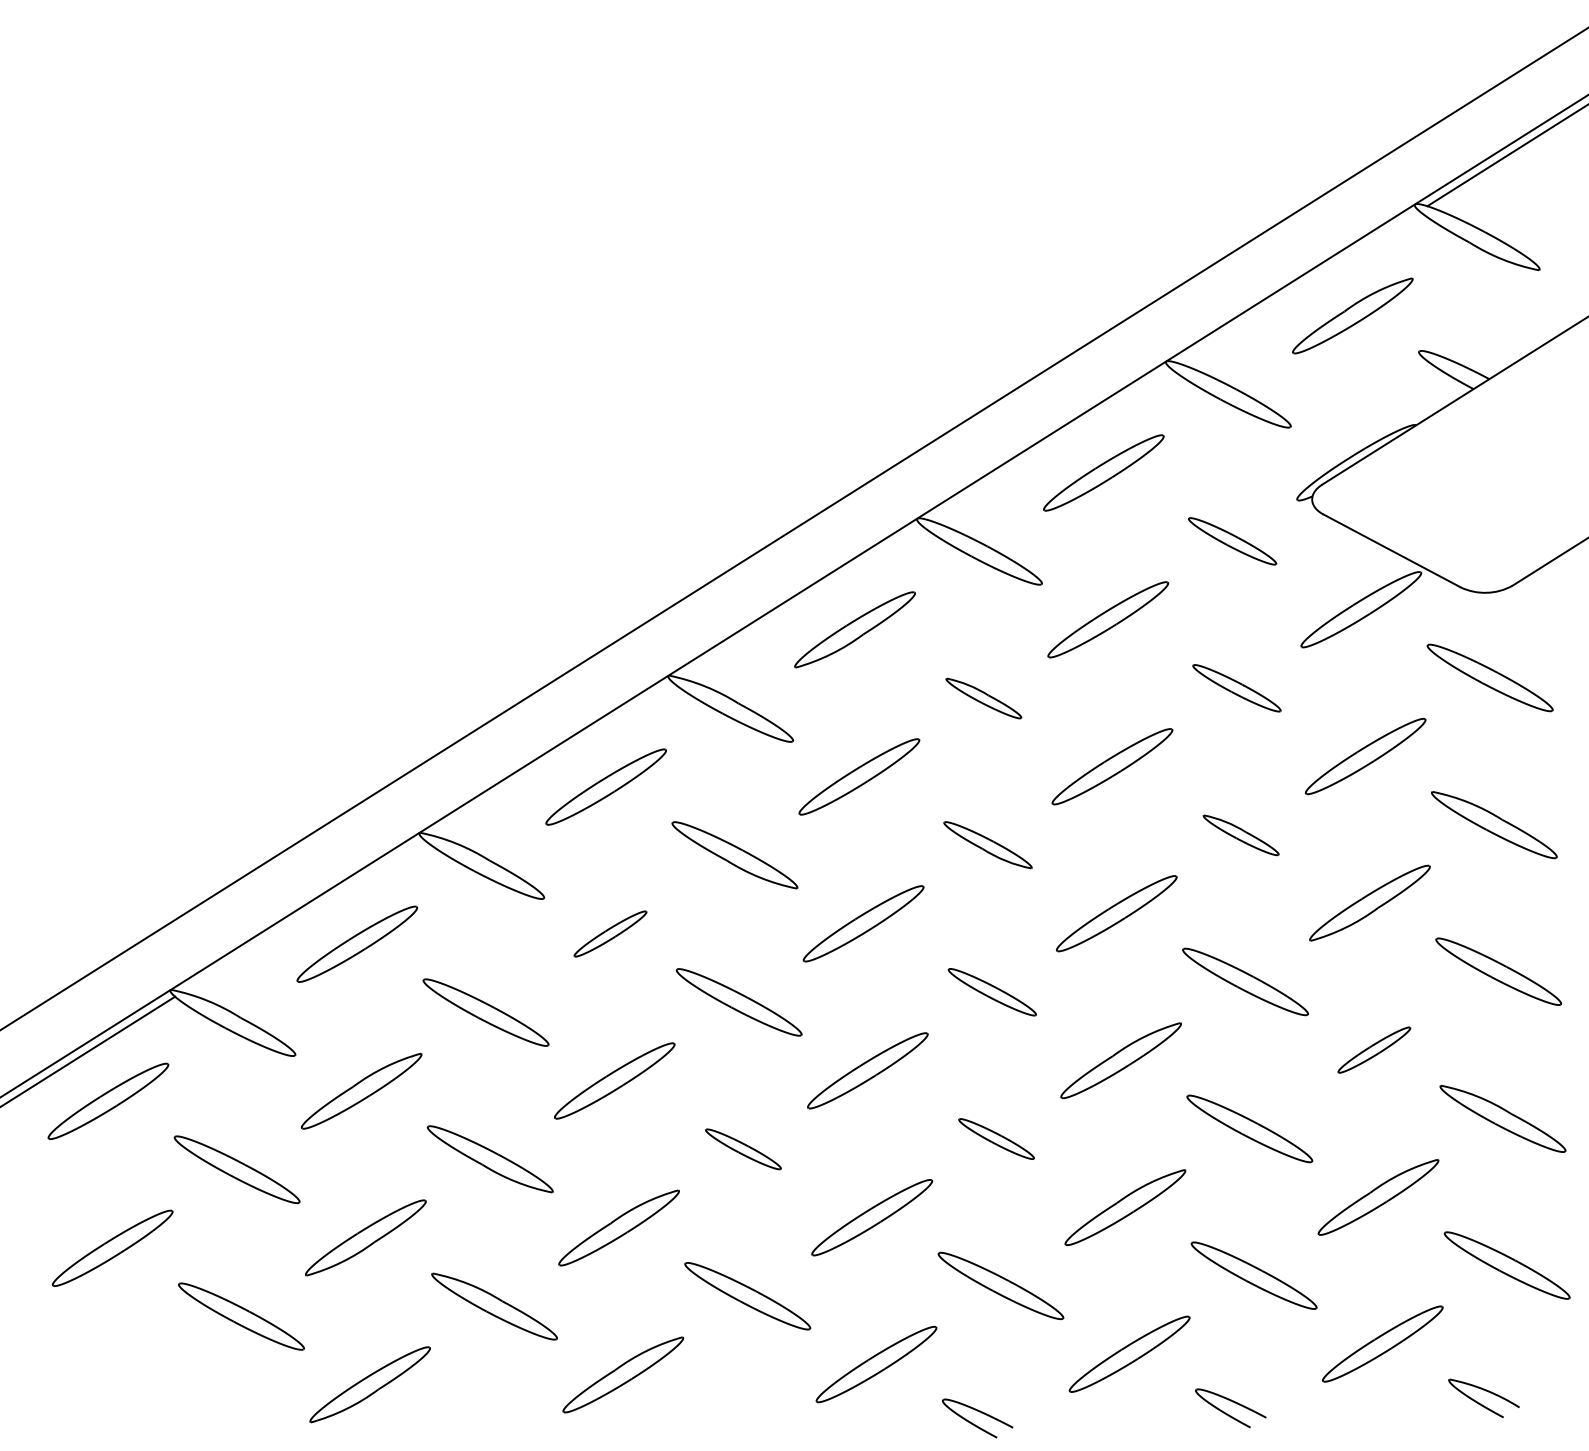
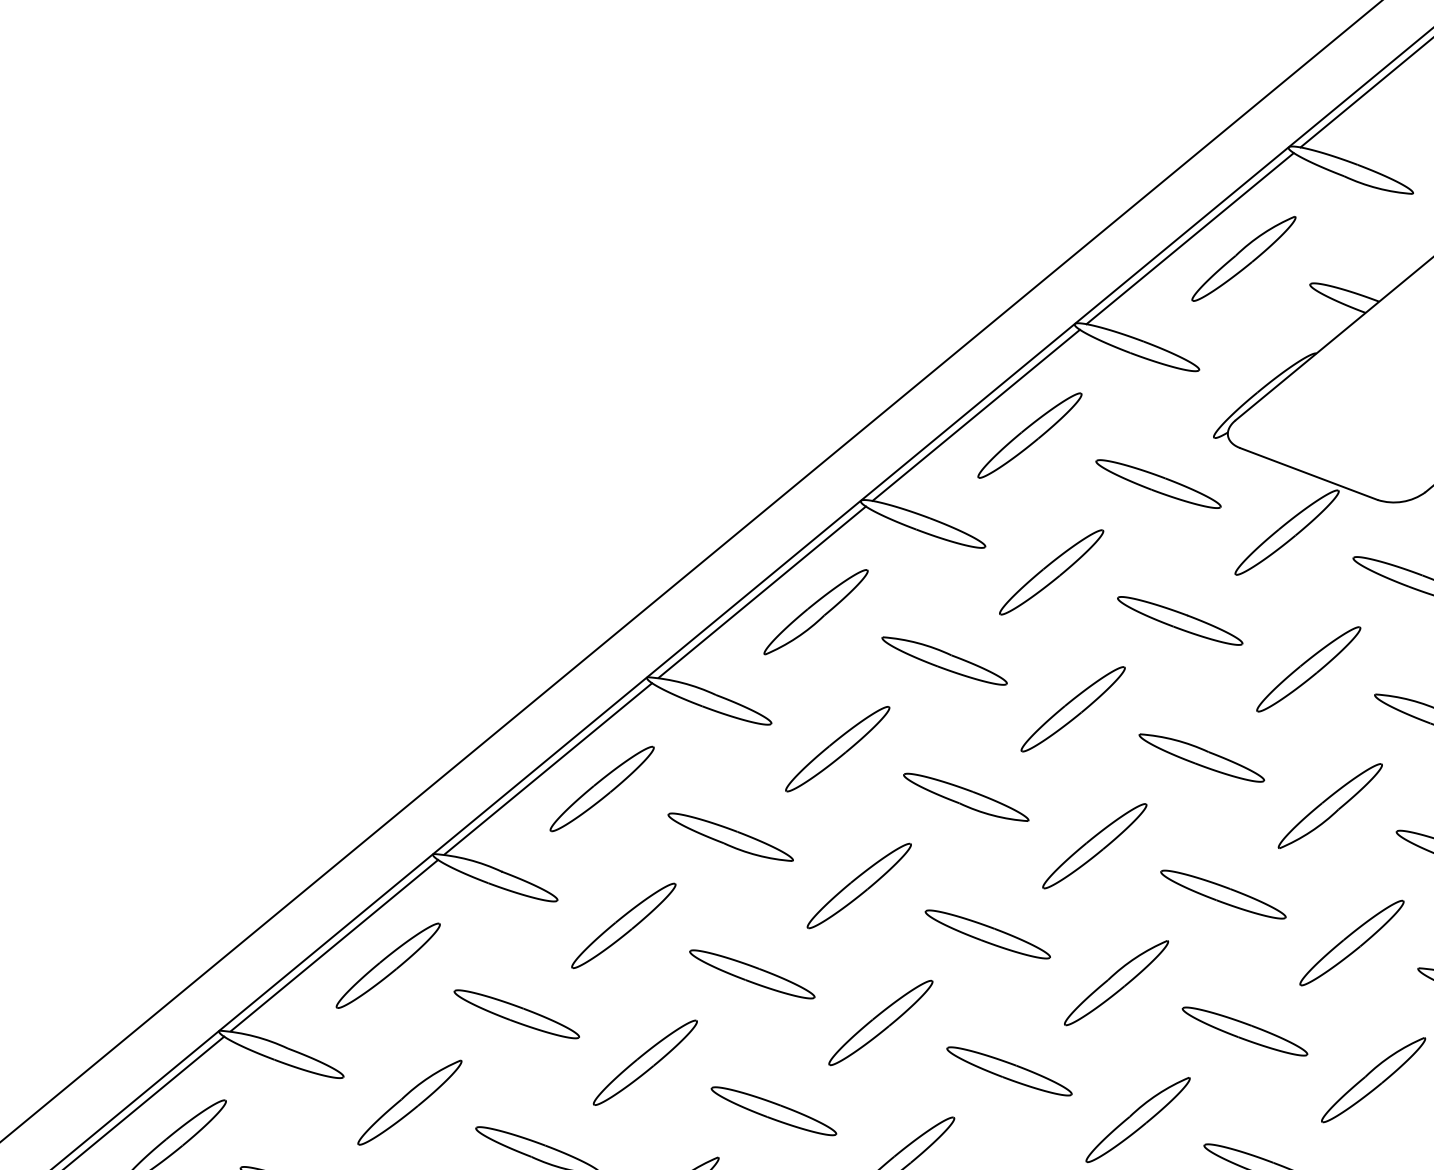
line: (1298, 287) -> (1189, 238), added
line: (1049, 444) -> (975, 415), added
part: (1232, 541) -> (1158, 484), size x1.43
line: (800, 601) -> (761, 592), added
part: (1236, 688) -> (1179, 621), size x1.43
part: (983, 698) -> (944, 660), size x1.67
line: (551, 758) -> (547, 768), added
part: (1240, 835) -> (1201, 758), size x1.67
part: (987, 845) -> (965, 797), size x1.43
line: (303, 915) -> (334, 945), added
part: (610, 933) -> (623, 925), size x1.67
part: (992, 992) -> (988, 934), size x1.43
part: (1374, 1049) -> (1352, 942), size x1.67
part: (996, 1138) -> (1009, 1070), size x1.67
part: (743, 1149) -> (774, 1111), size x1.67

